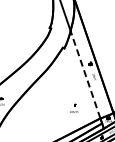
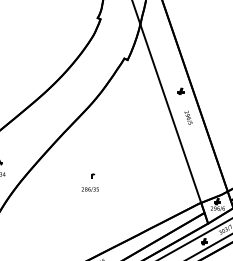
line: (85, 74) -> (170, 113), dashed -> solid
part: (74, 107) -> (91, 180), moved

